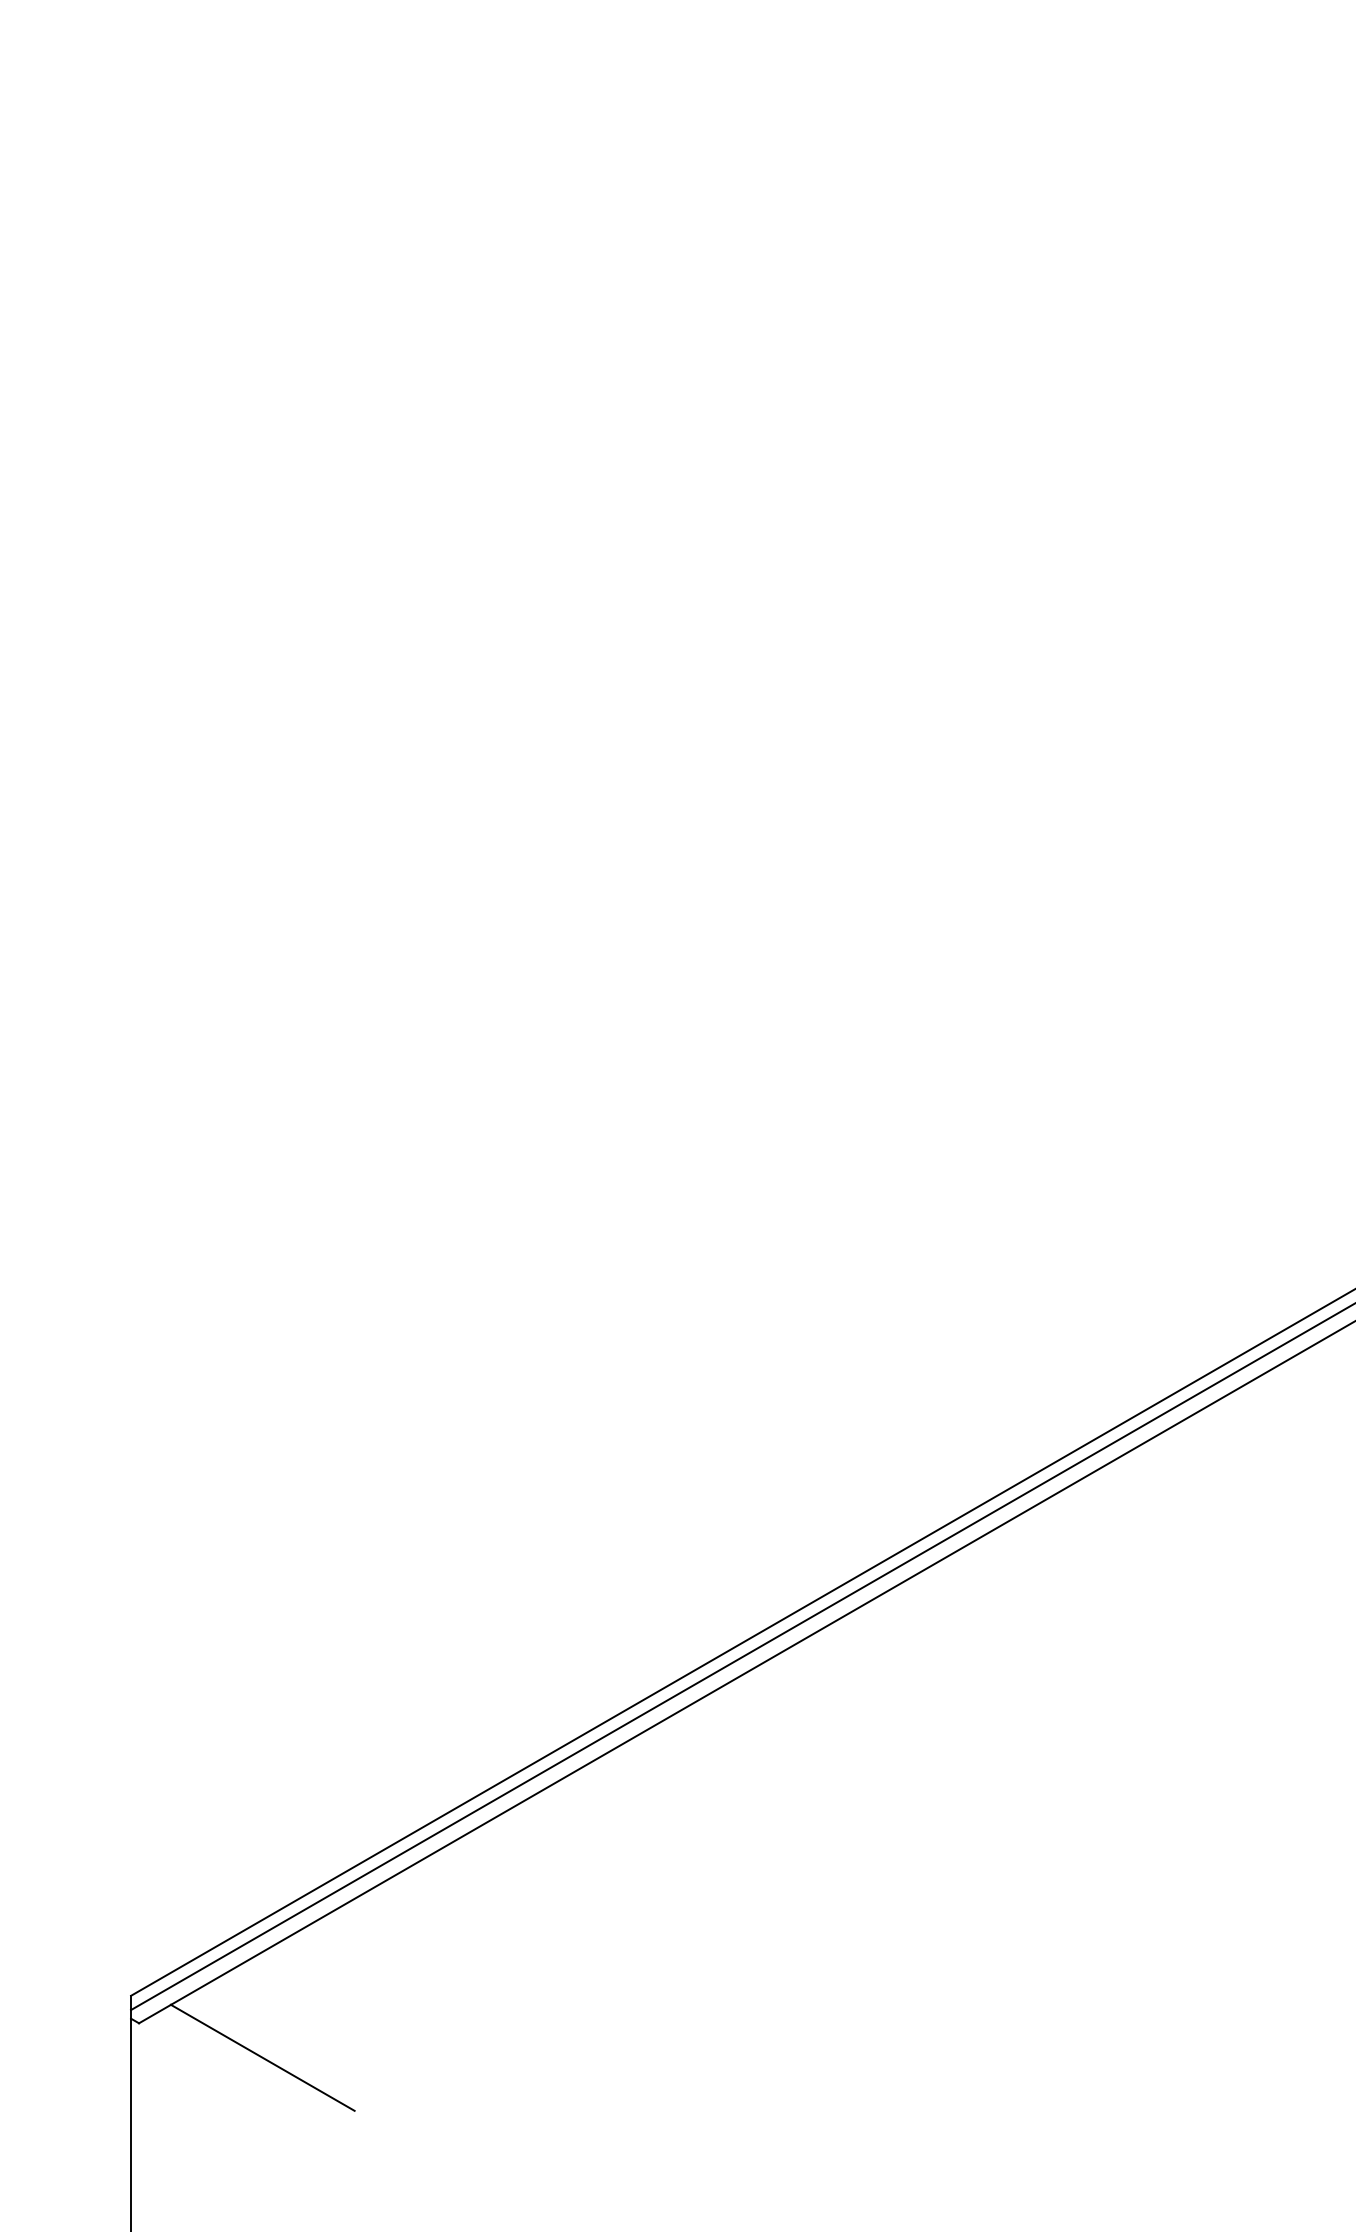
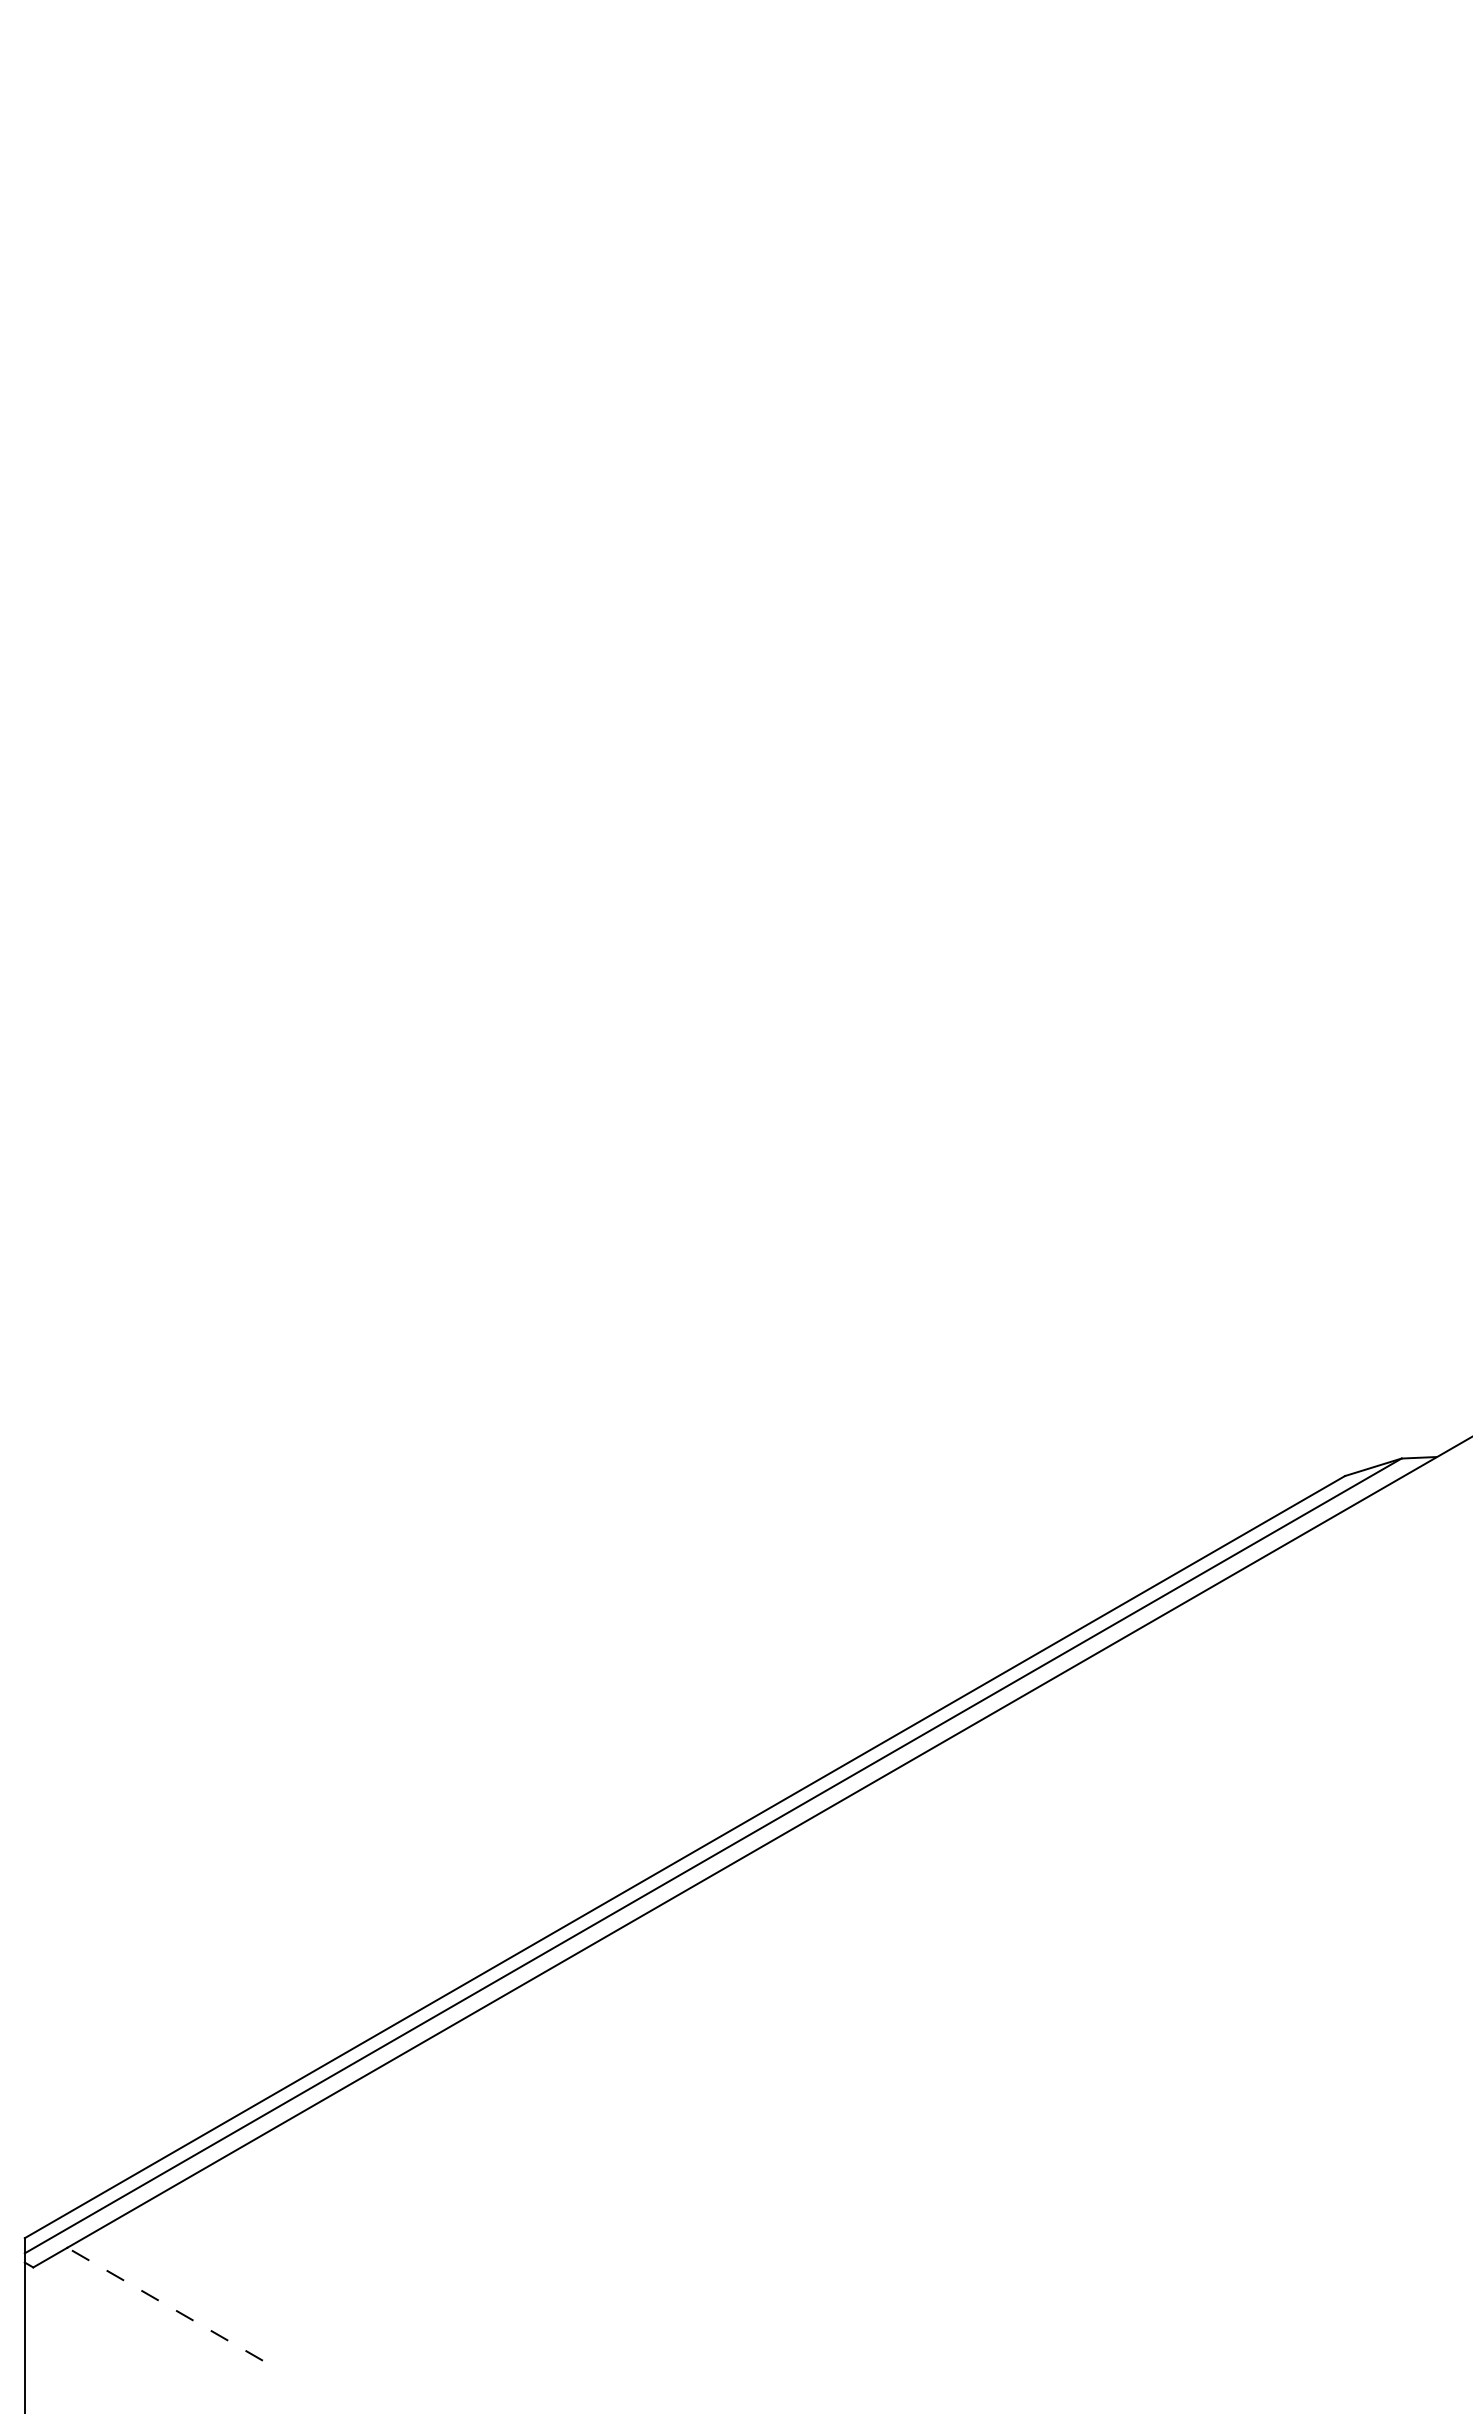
line: (263, 2058) -> (165, 2304), solid -> dashed

